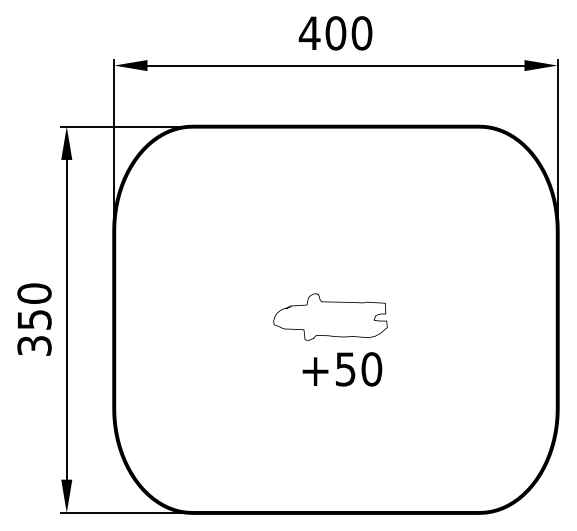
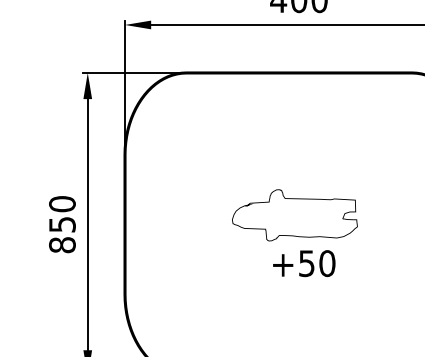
part: (330, 339) -> (294, 240), size x1.4
text: (34, 345) -> (62, 244), 350 -> 850

